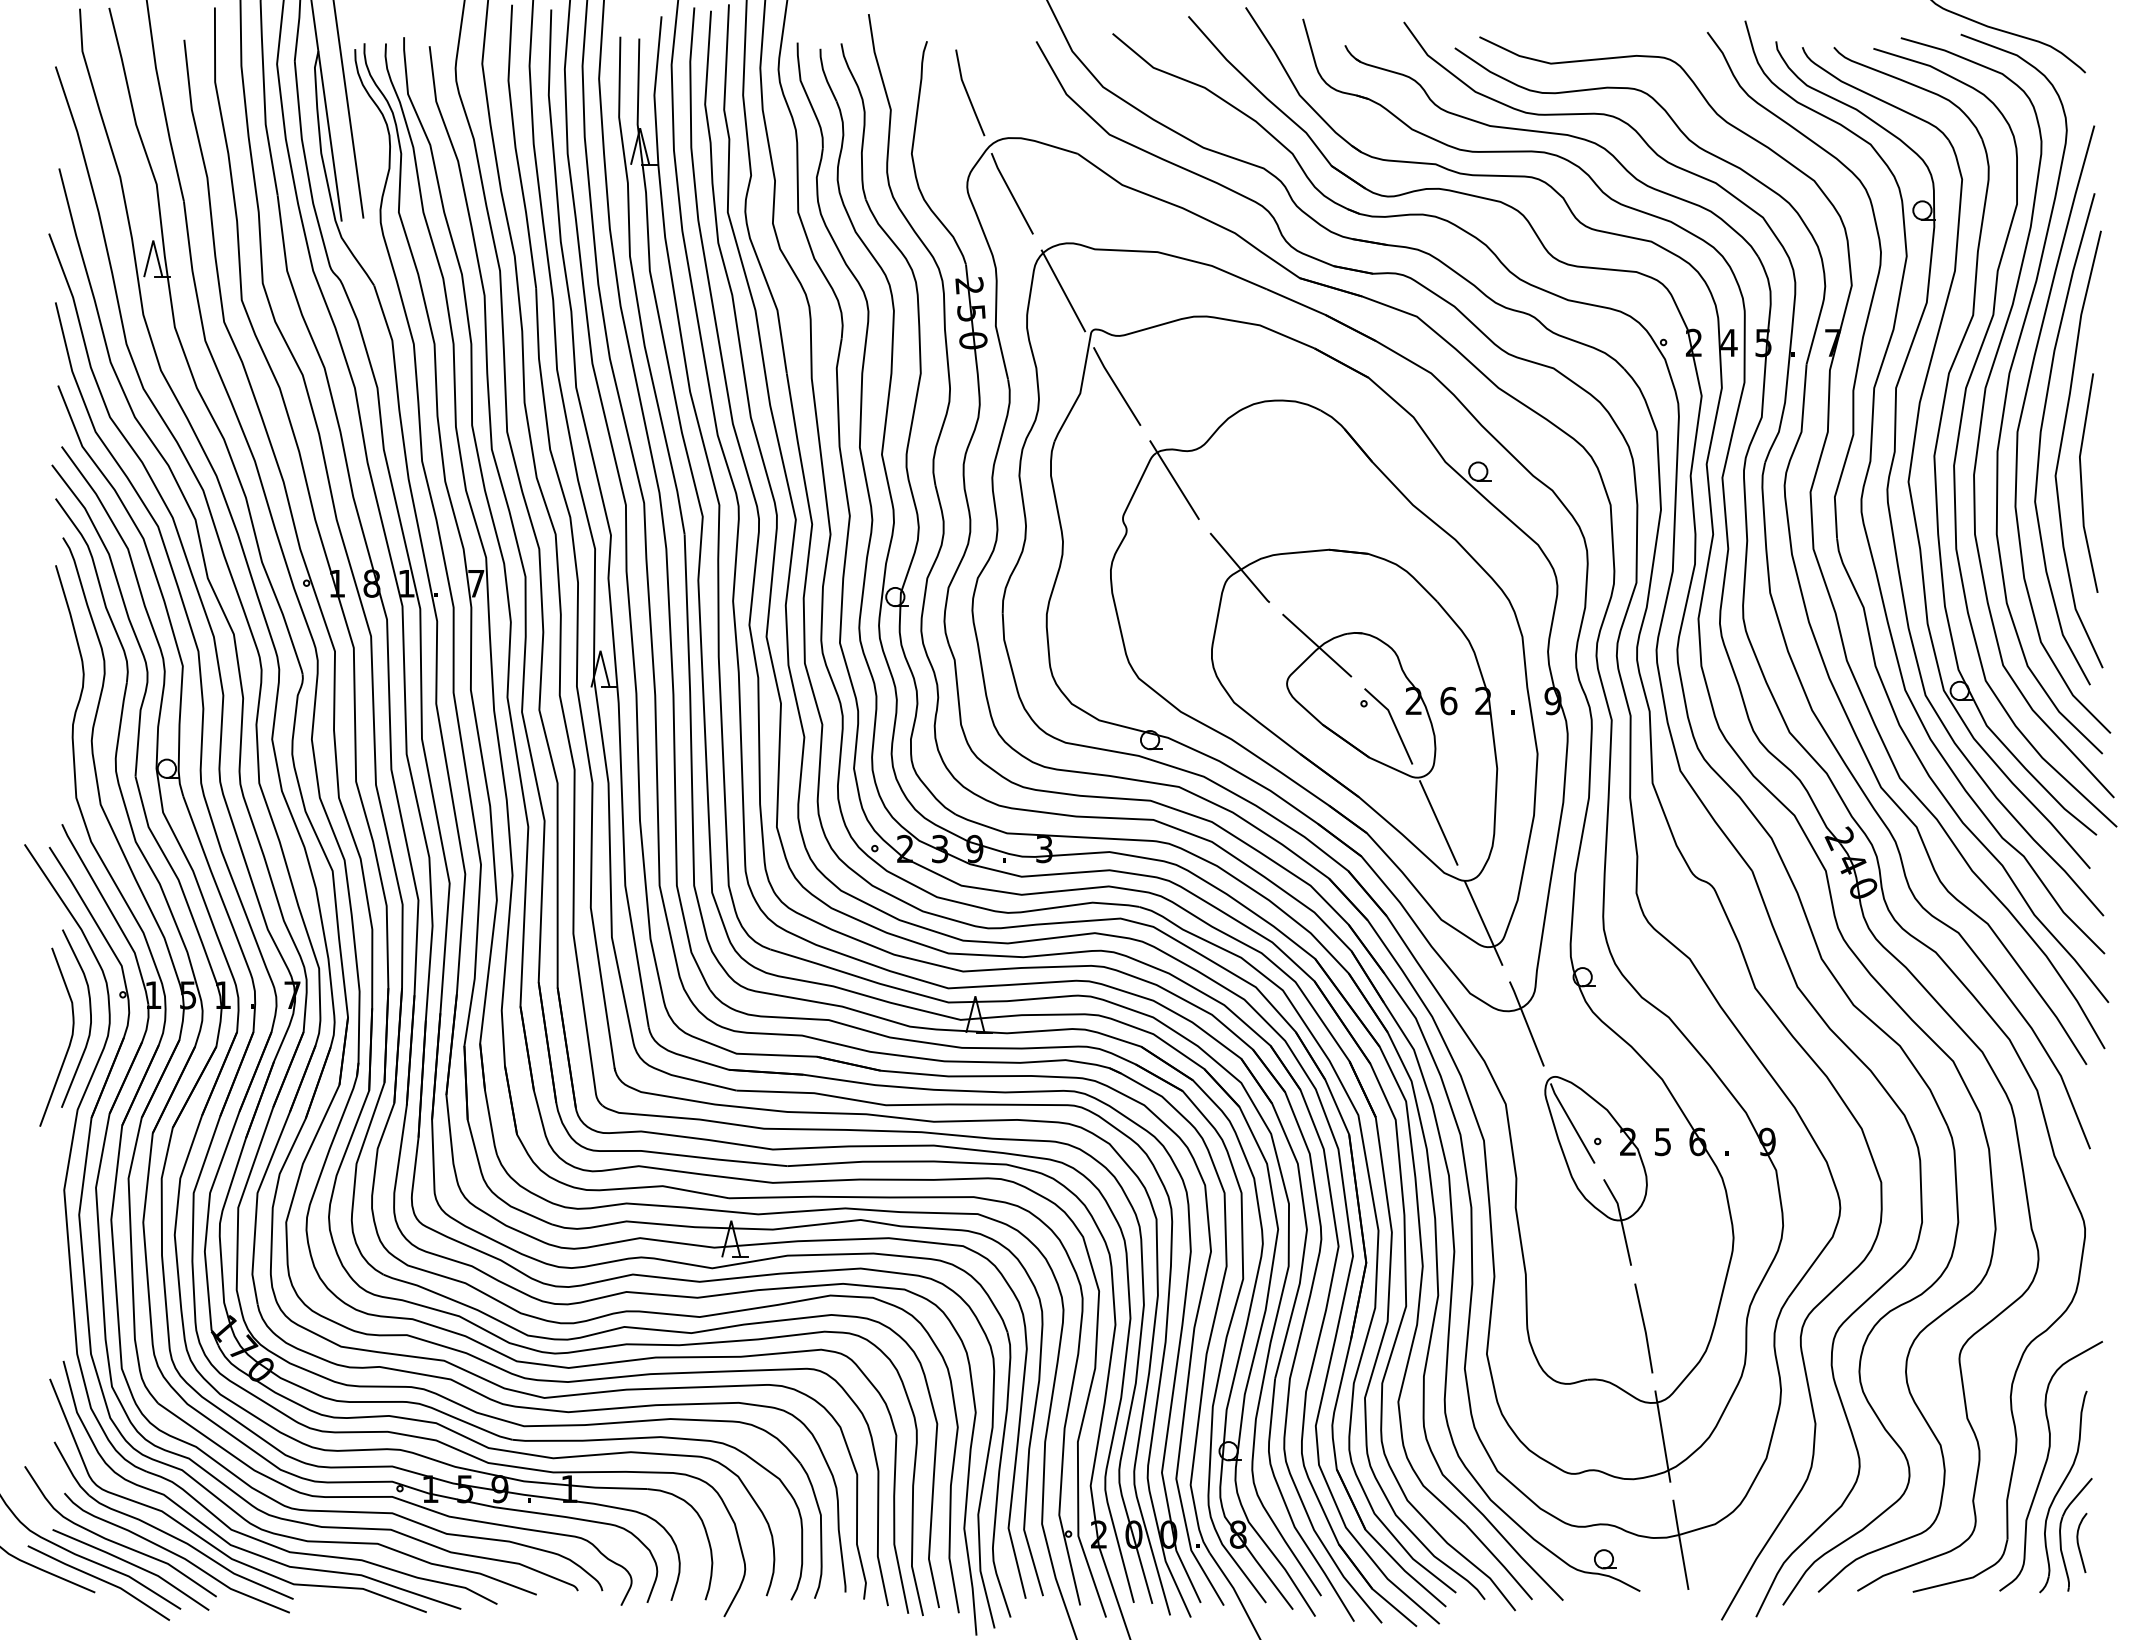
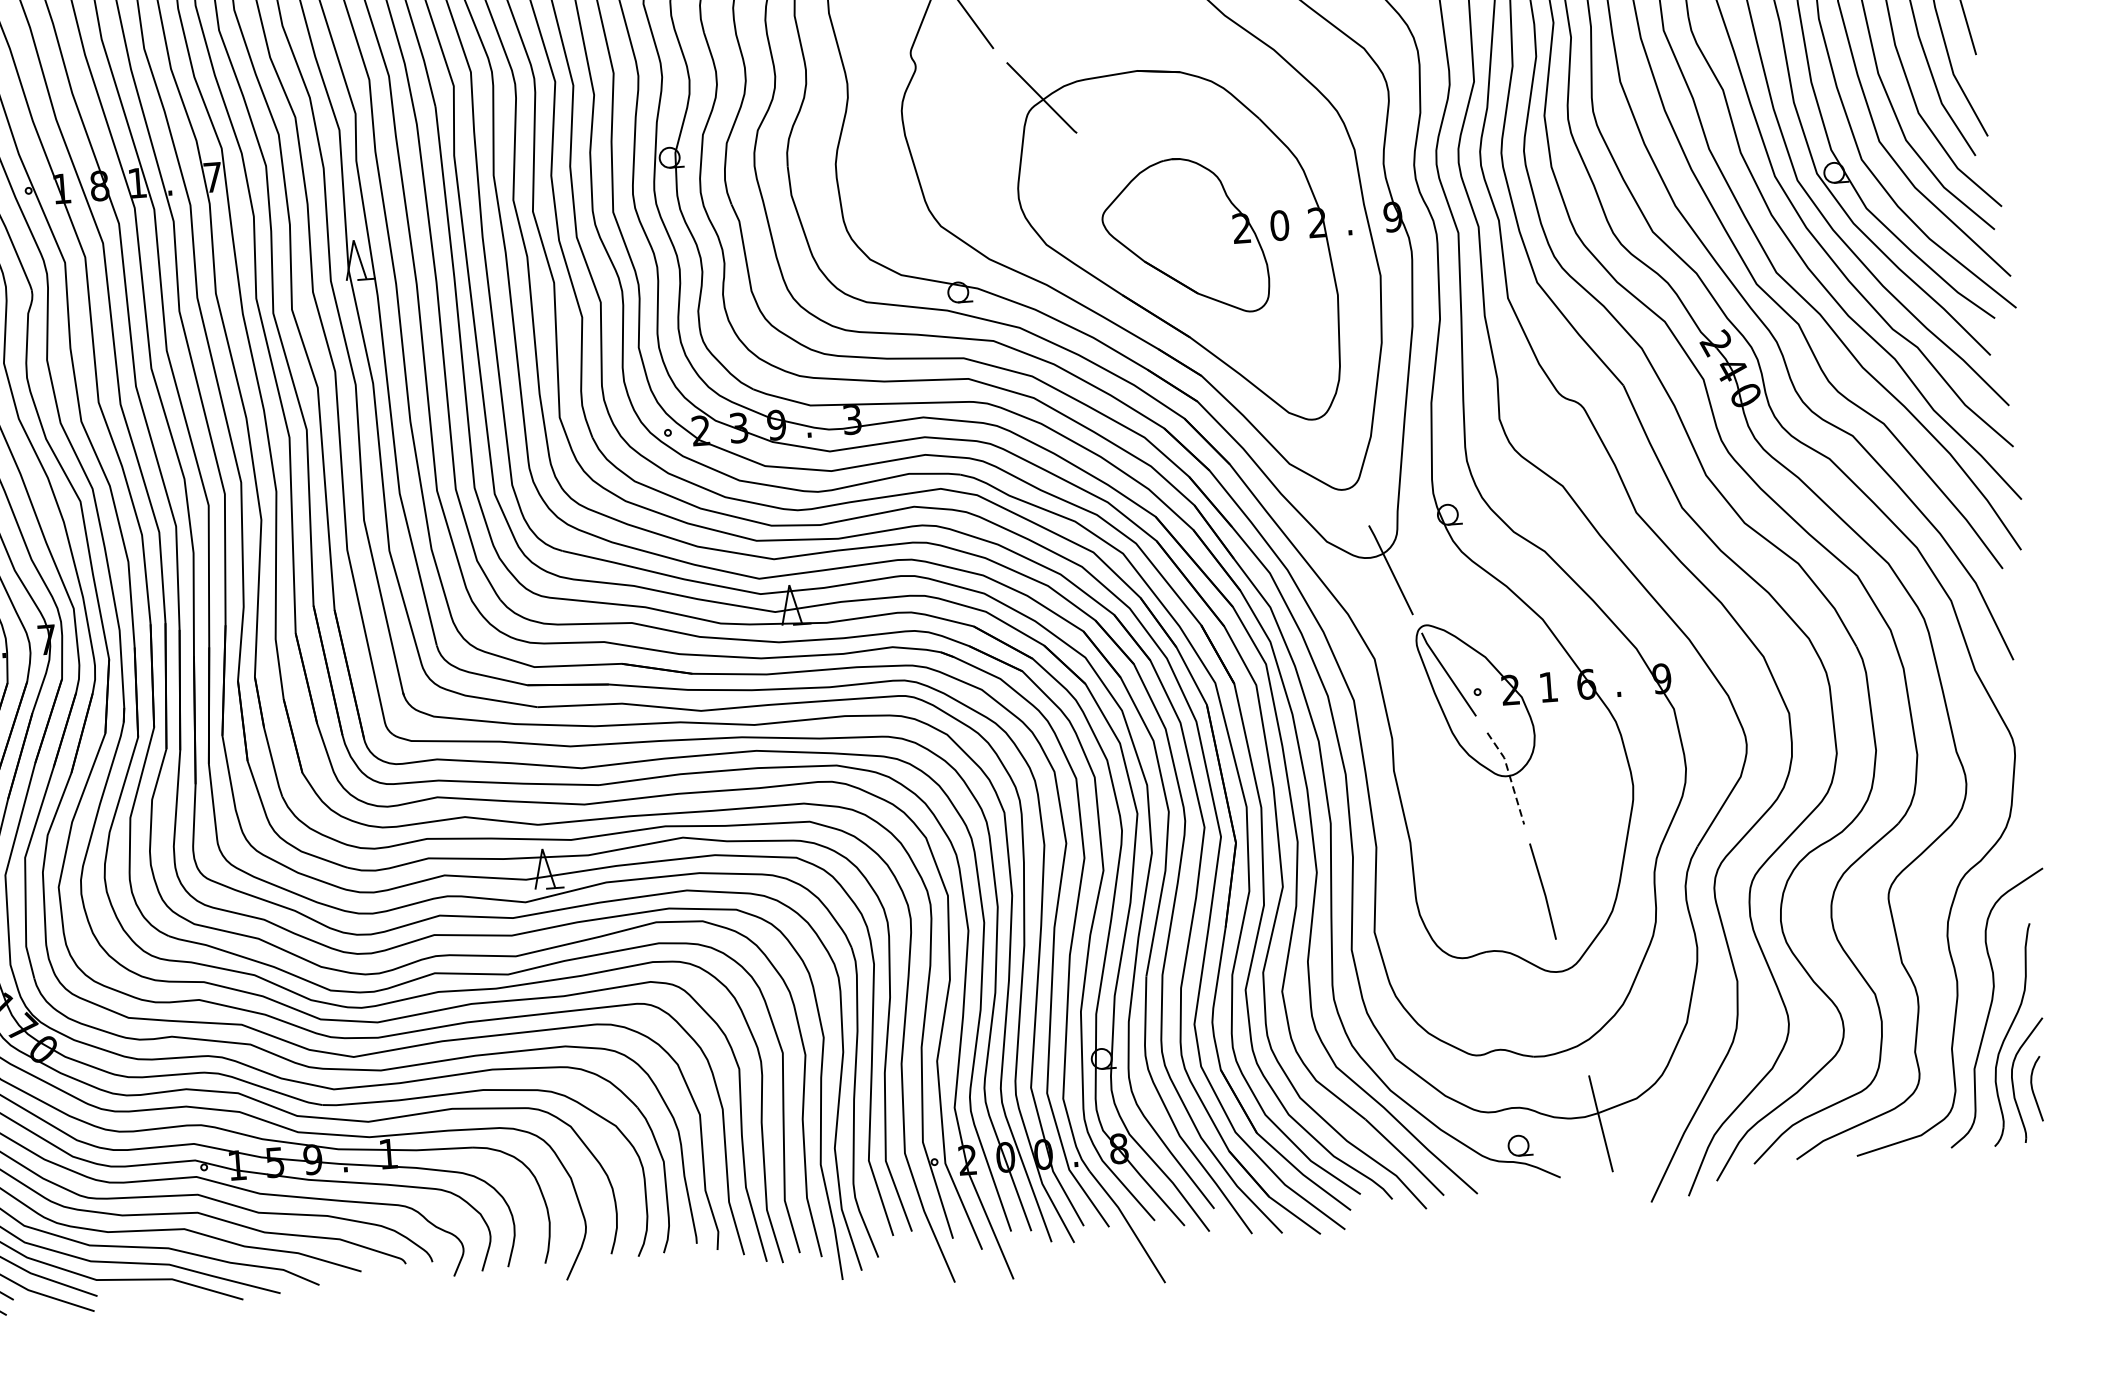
line: (1317, 645) -> (1132, 175), removed
text: (1448, 700) -> (1279, 225), 6 -> 0
part: (1392, 722) -> (1220, 253), removed
line: (1438, 822) -> (1278, 358), removed
line: (1483, 922) -> (1335, 463), removed
text: (1662, 1142) -> (1548, 687), 5 -> 1
line: (1621, 1220) -> (1509, 776), solid -> dashed
line: (1662, 1436) -> (1572, 1007), removed

